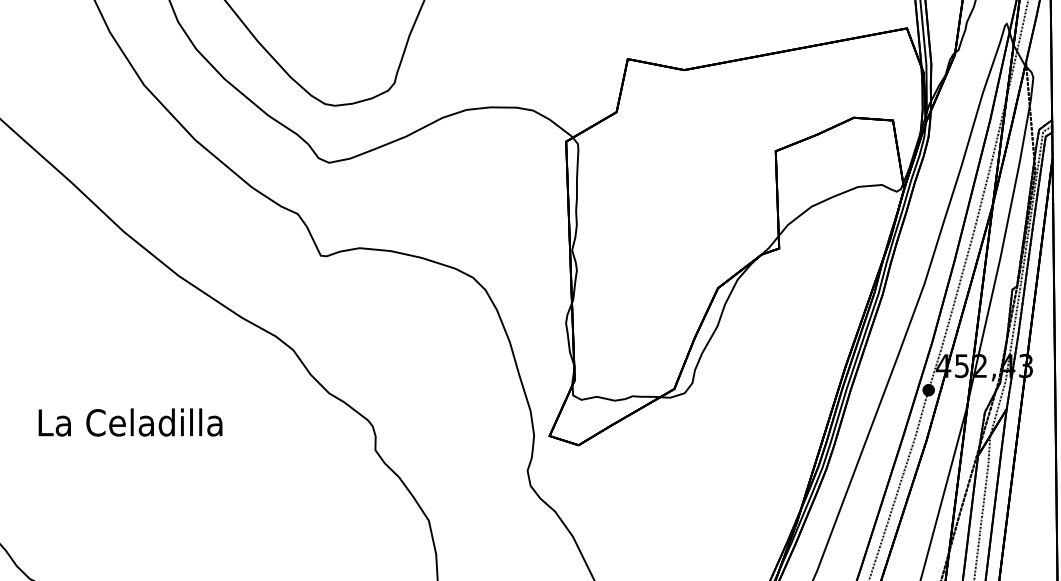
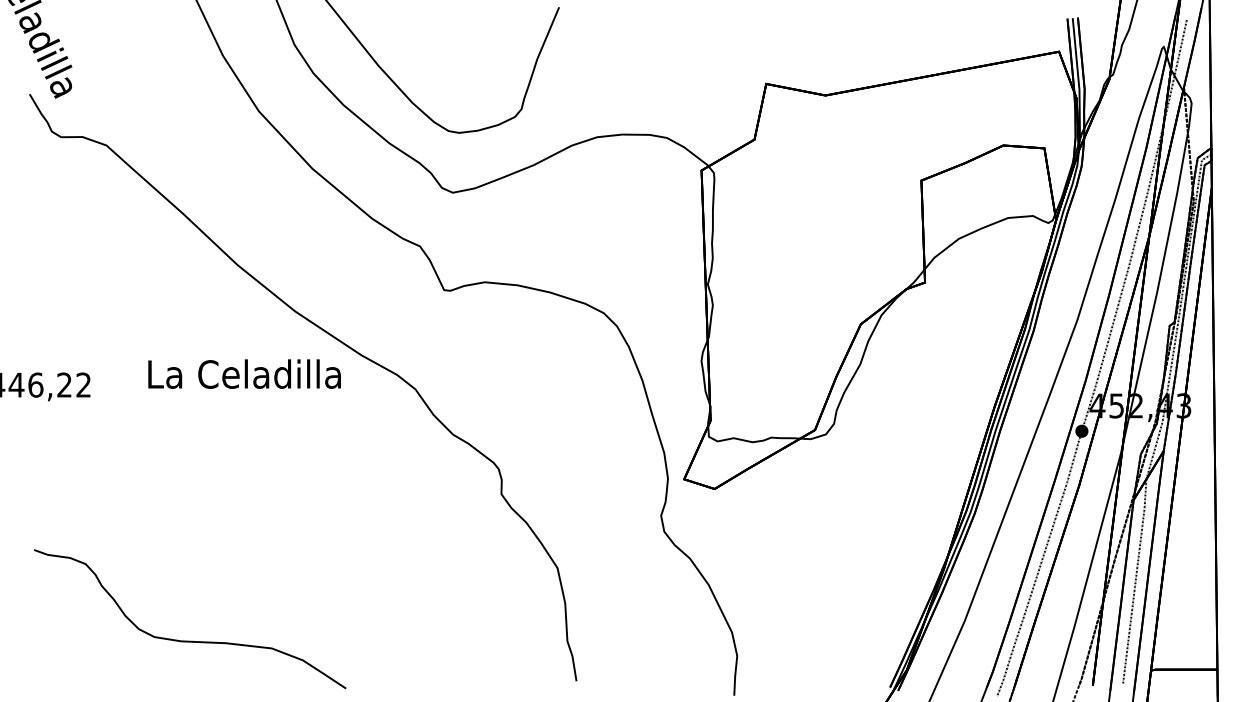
text: (130, 421) -> (244, 373), moved

